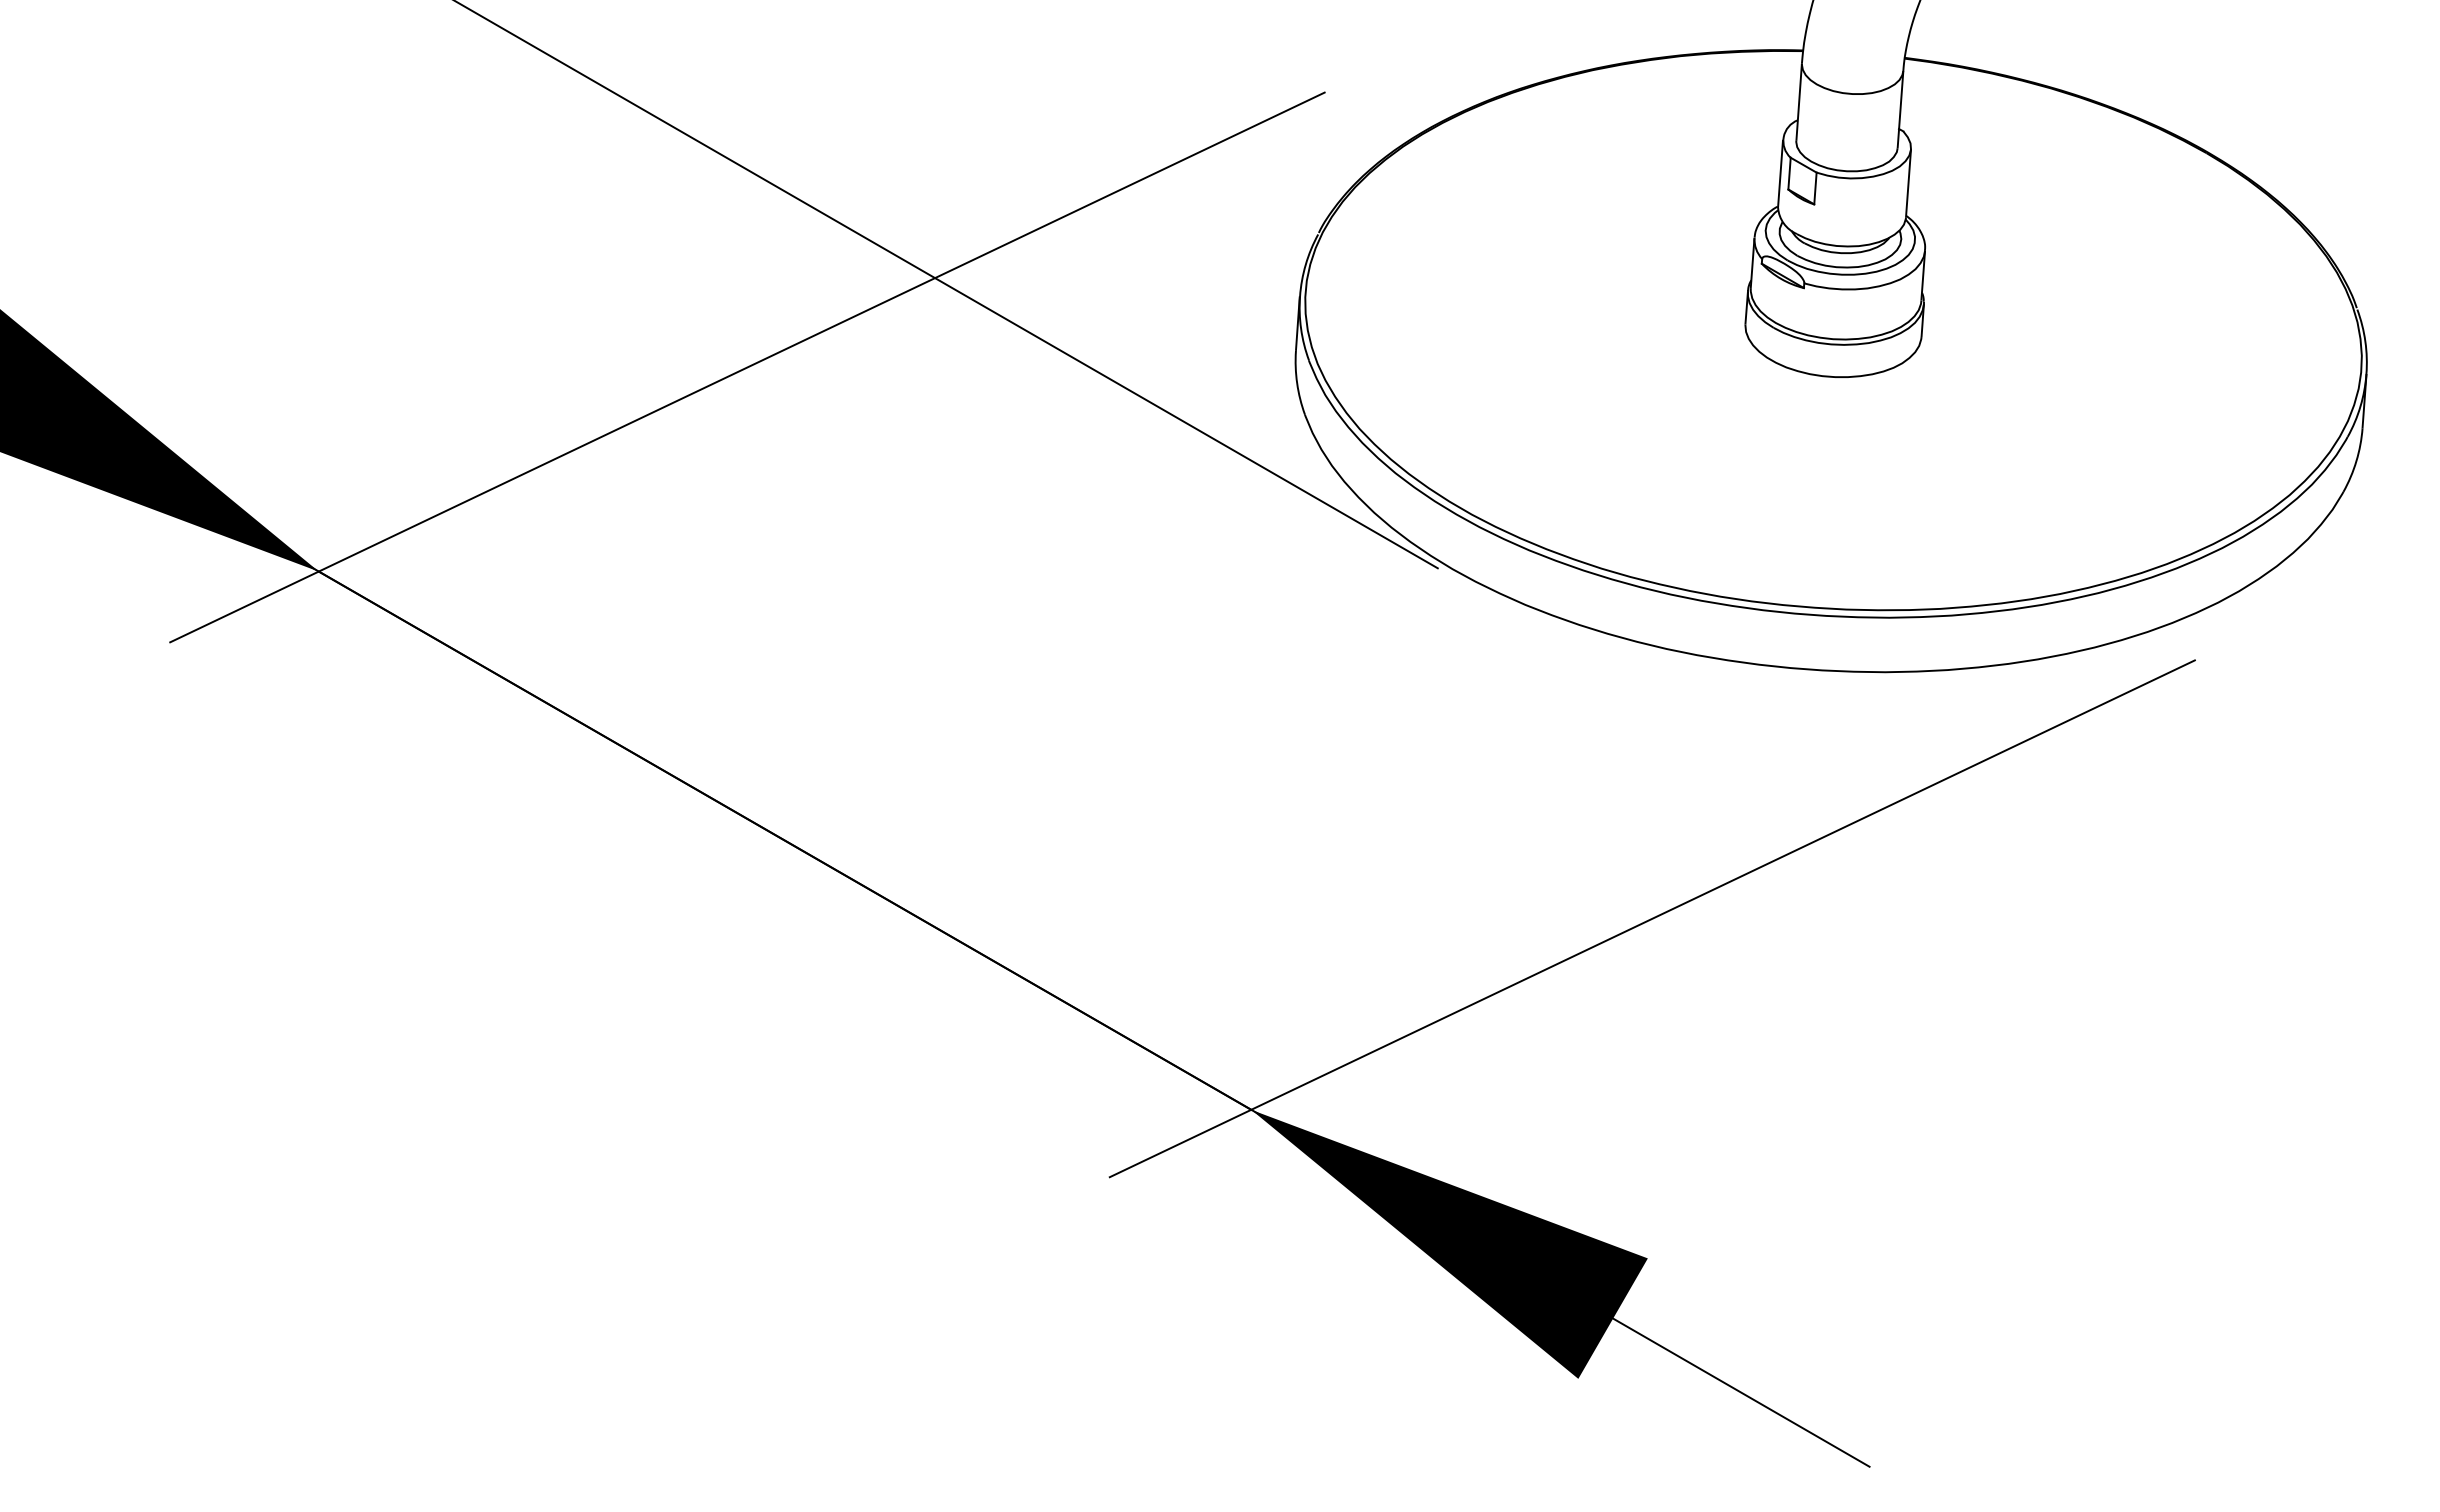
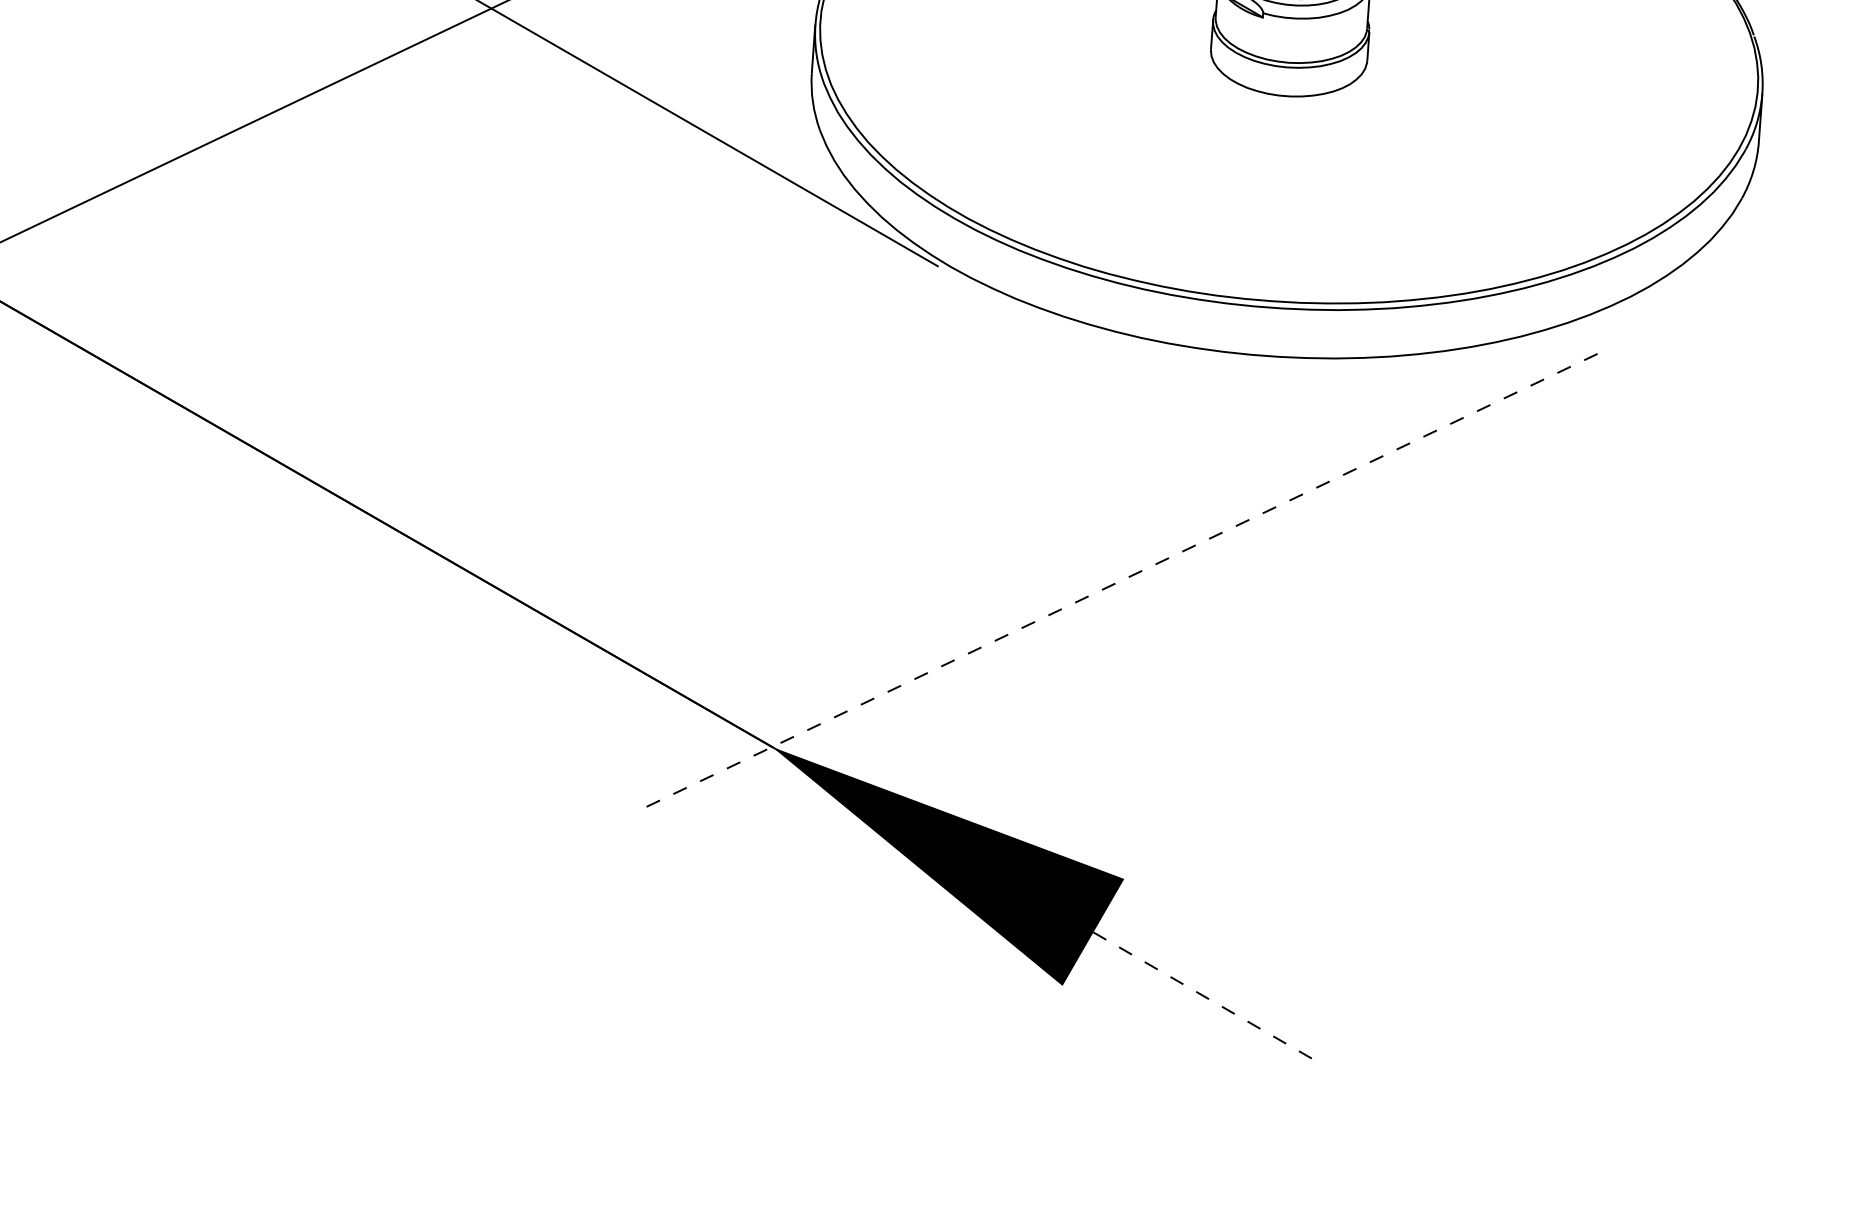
line: (1652, 918) -> (1128, 577), solid -> dashed
line: (1741, 1392) -> (1207, 998), solid -> dashed

